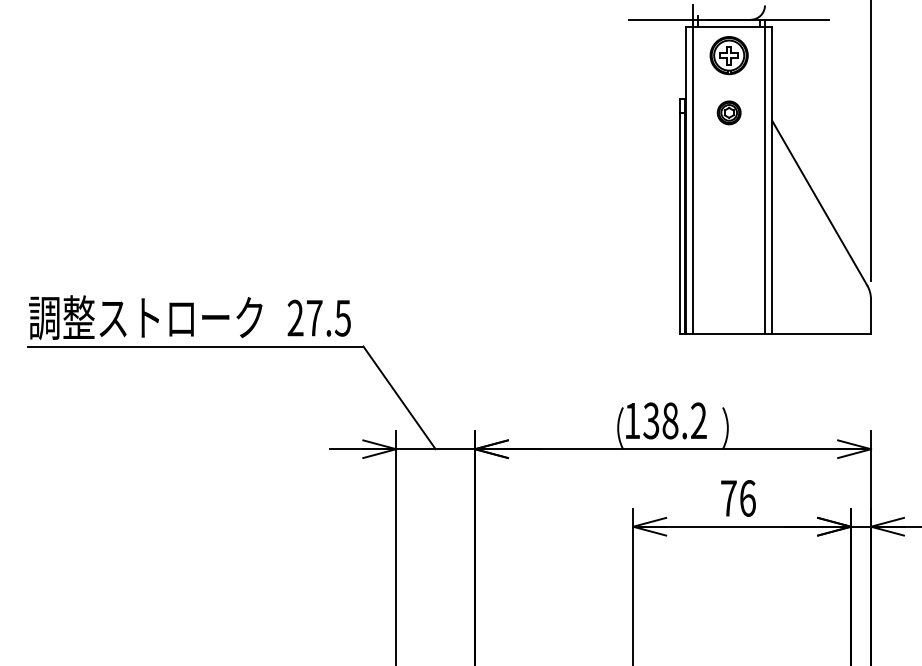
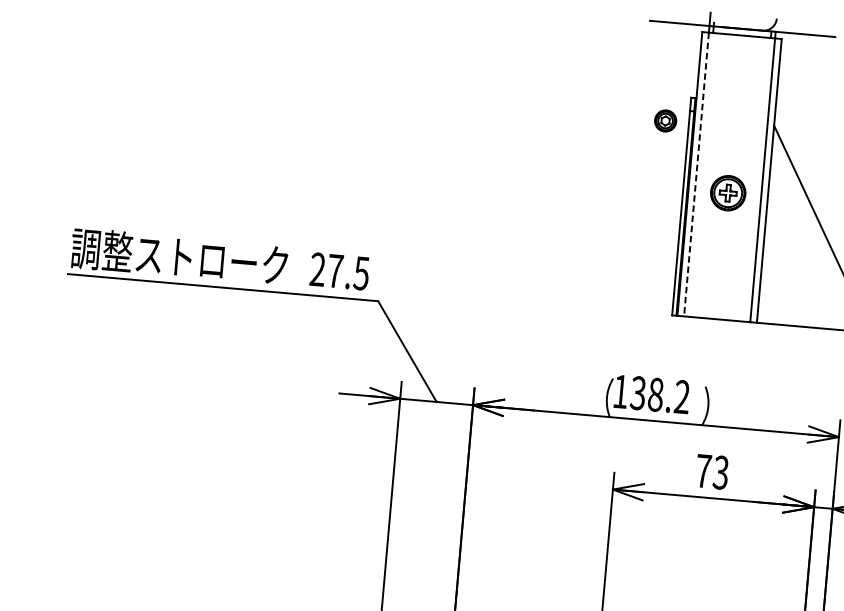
part: (728, 55) -> (727, 193), moved
part: (728, 112) -> (665, 120), moved
line: (693, 180) -> (696, 174), solid -> dashed
text: (747, 498) -> (720, 472), 76 -> 73

